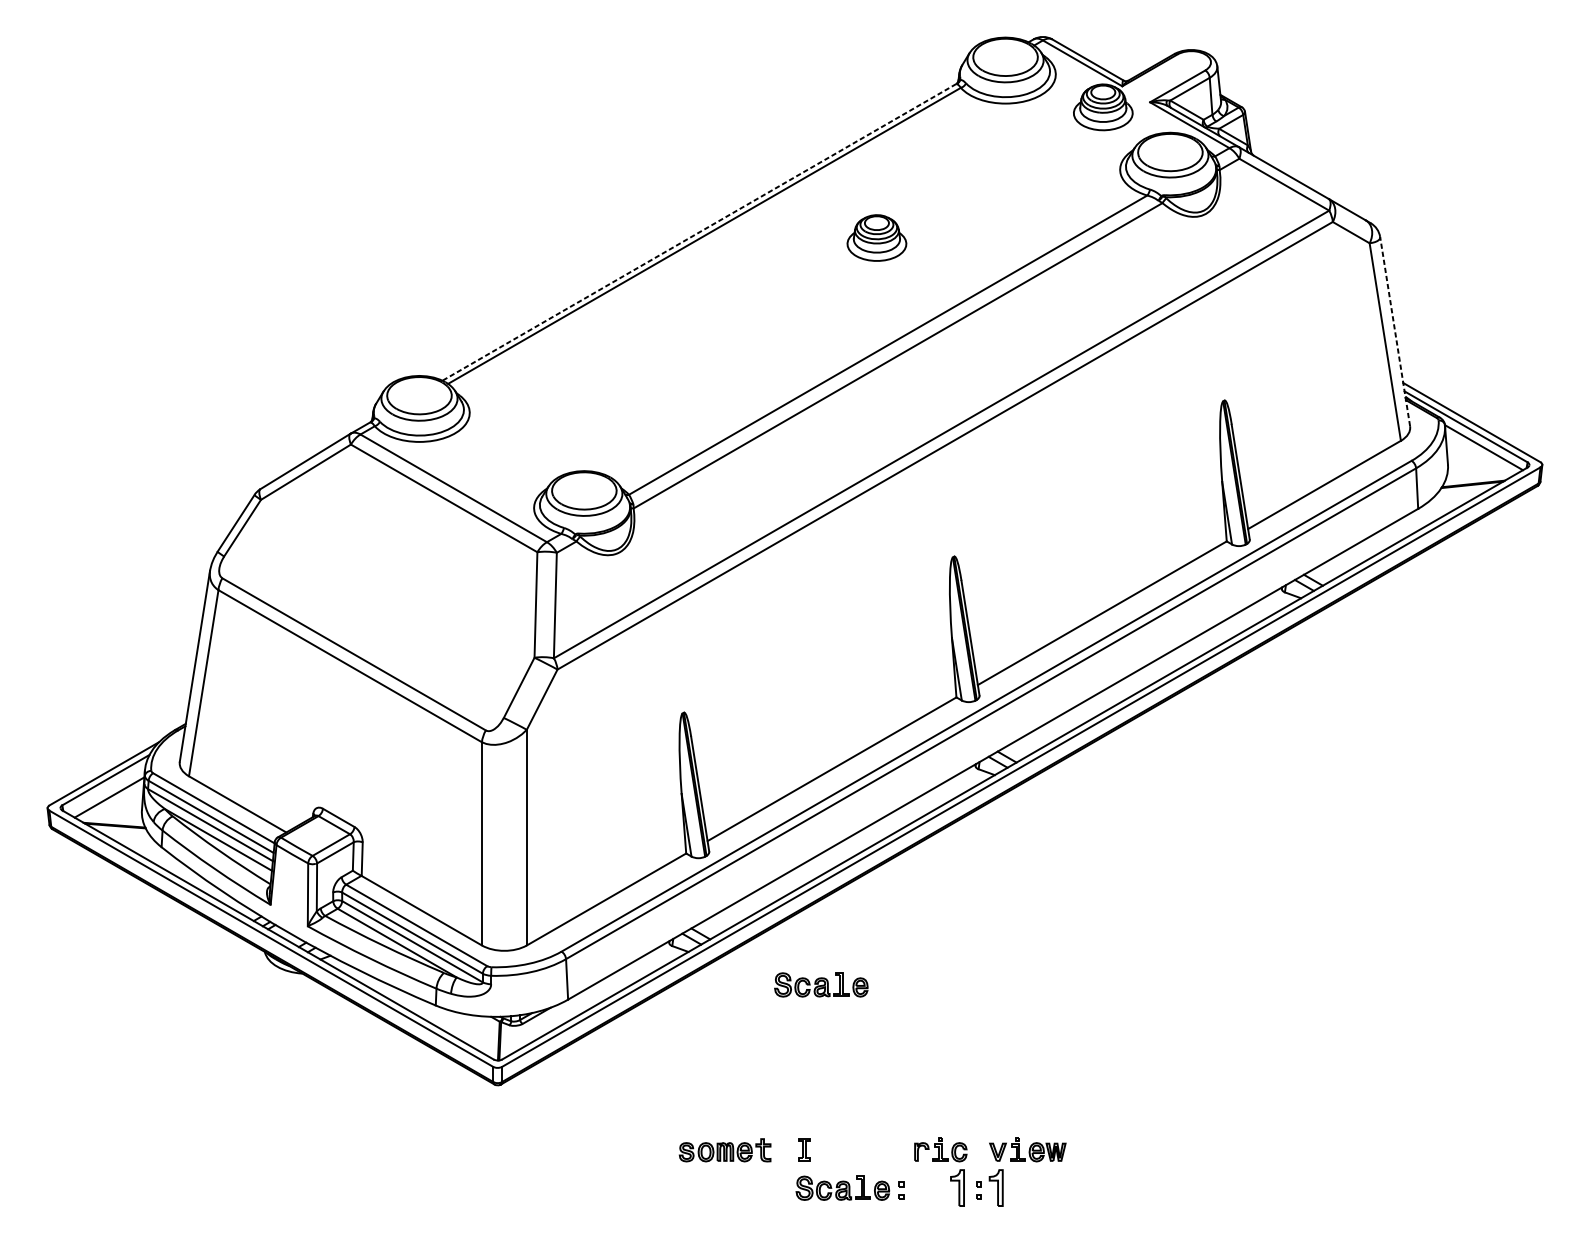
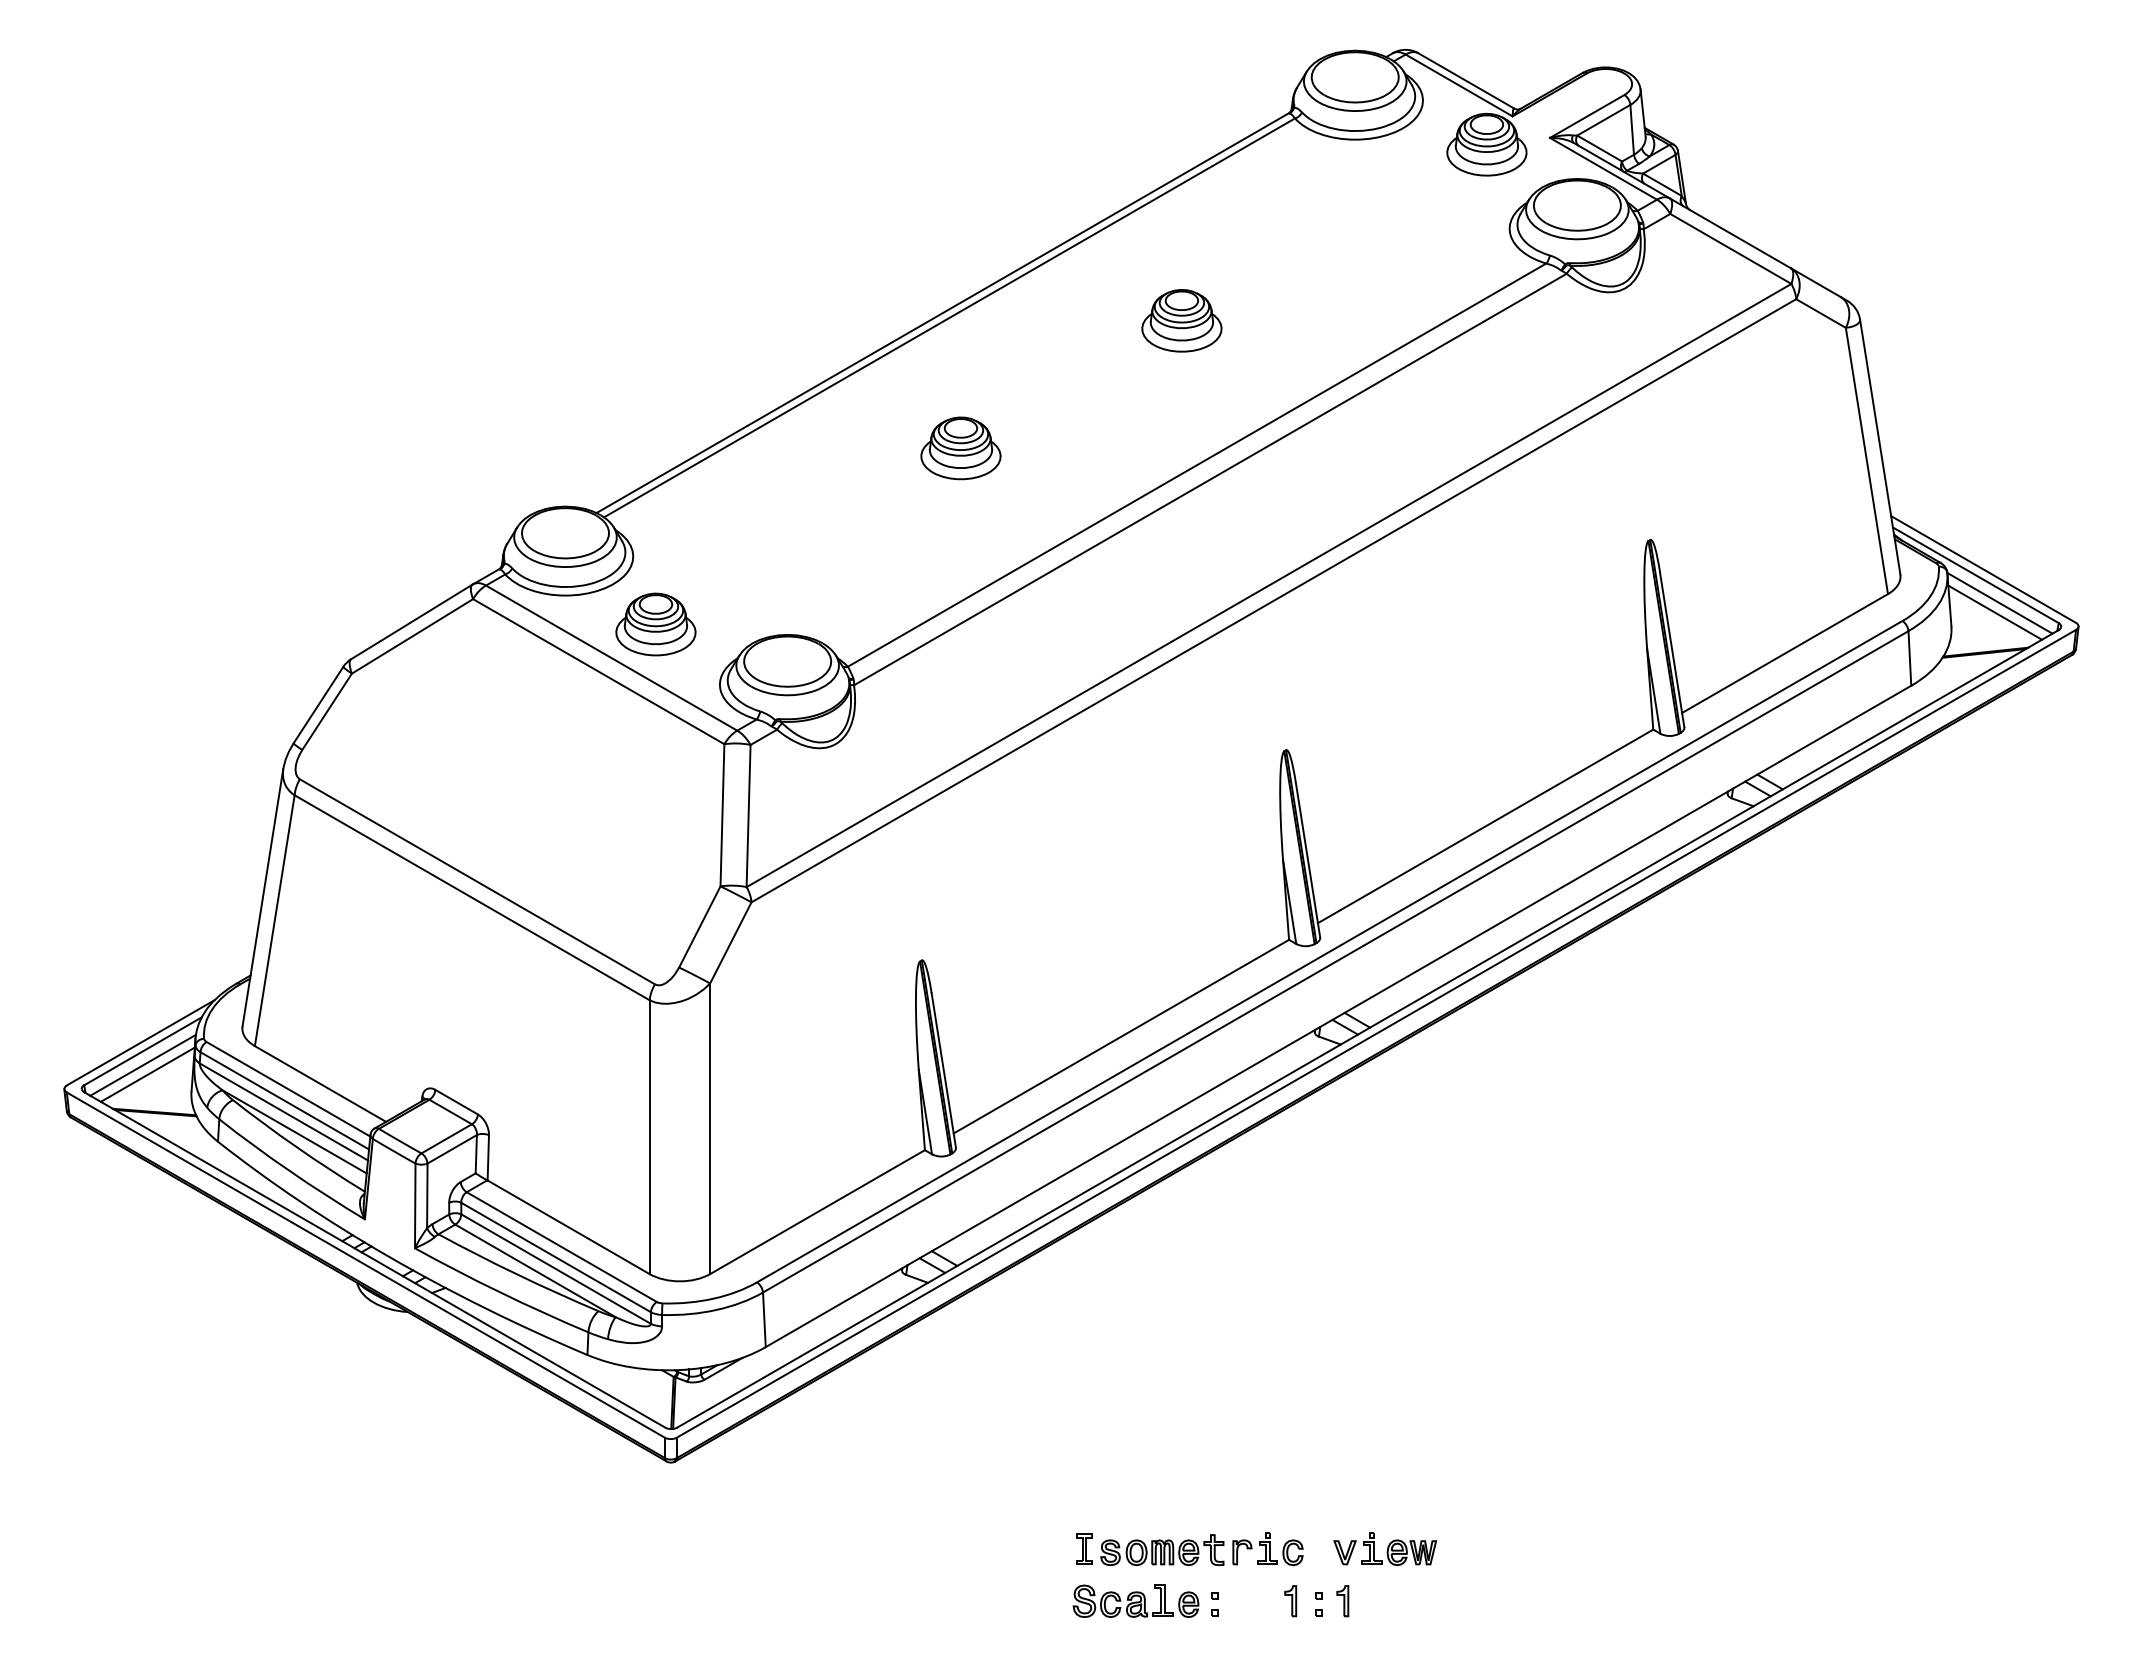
line: (699, 232) -> (942, 313), dashed -> solid
line: (1395, 331) -> (1880, 446), dashed -> solid
part: (712, 332) -> (960, 448), added
line: (1479, 454) -> (1994, 612), added
part: (486, 463) -> (655, 624), added
line: (105, 789) -> (142, 1064), added
part: (820, 984) -> (1106, 1326), removed
part: (725, 1150) -> (1162, 1550), moved
part: (957, 1188) -> (1290, 1601), size x0.62
part: (996, 1188) -> (1342, 1601), size x0.62

